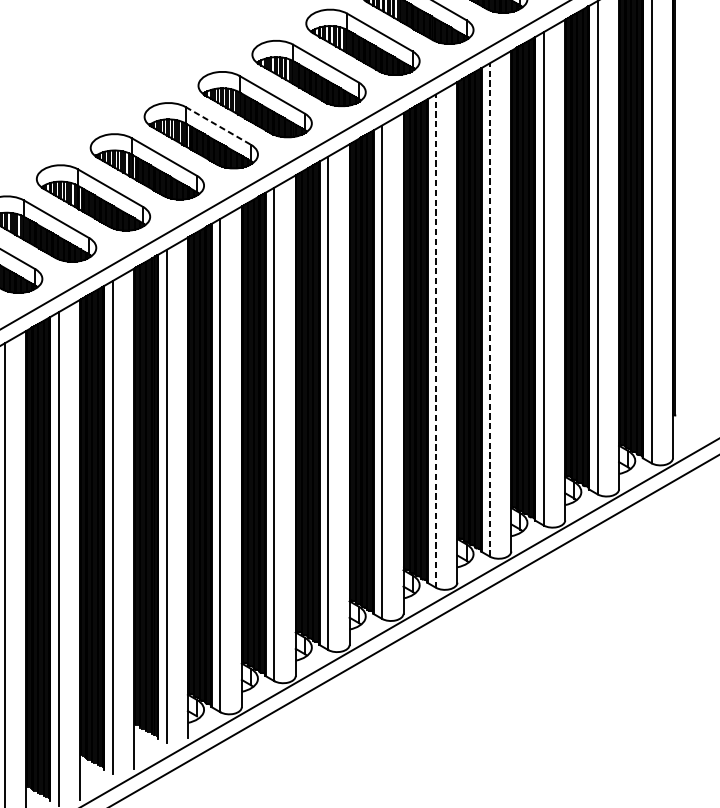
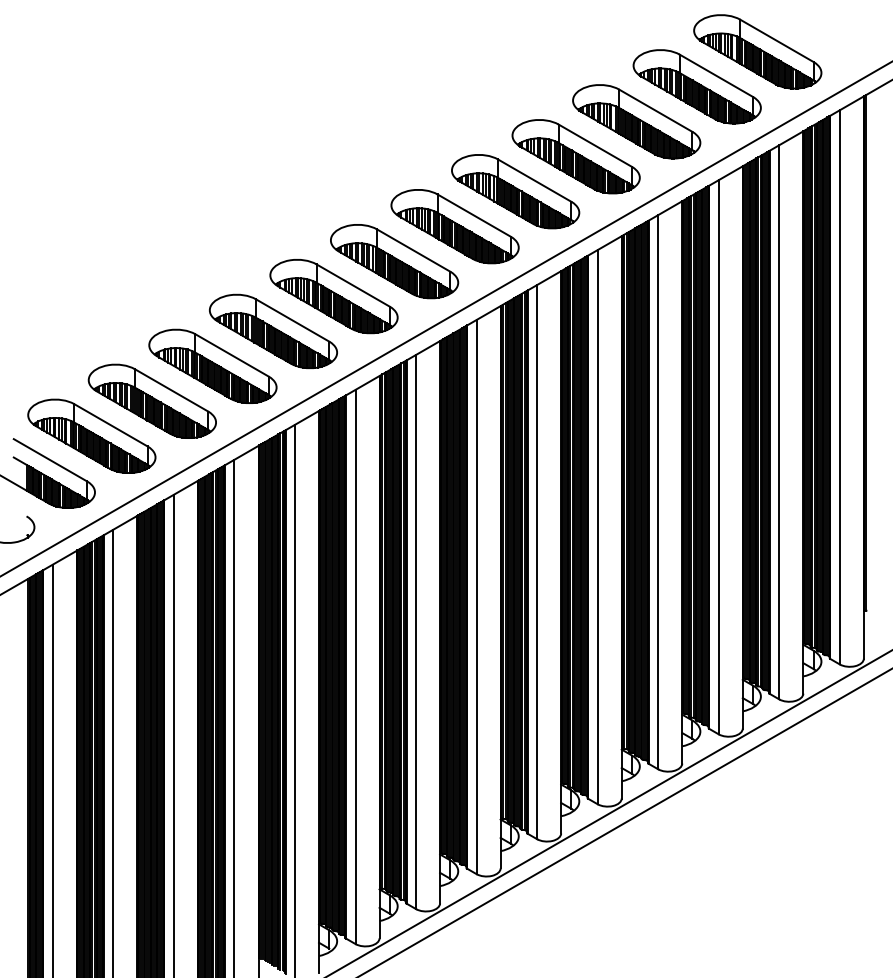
line: (218, 125) -> (353, 285), dashed -> solid
line: (490, 309) -> (658, 491), dashed -> solid
line: (435, 340) -> (597, 526), dashed -> solid

